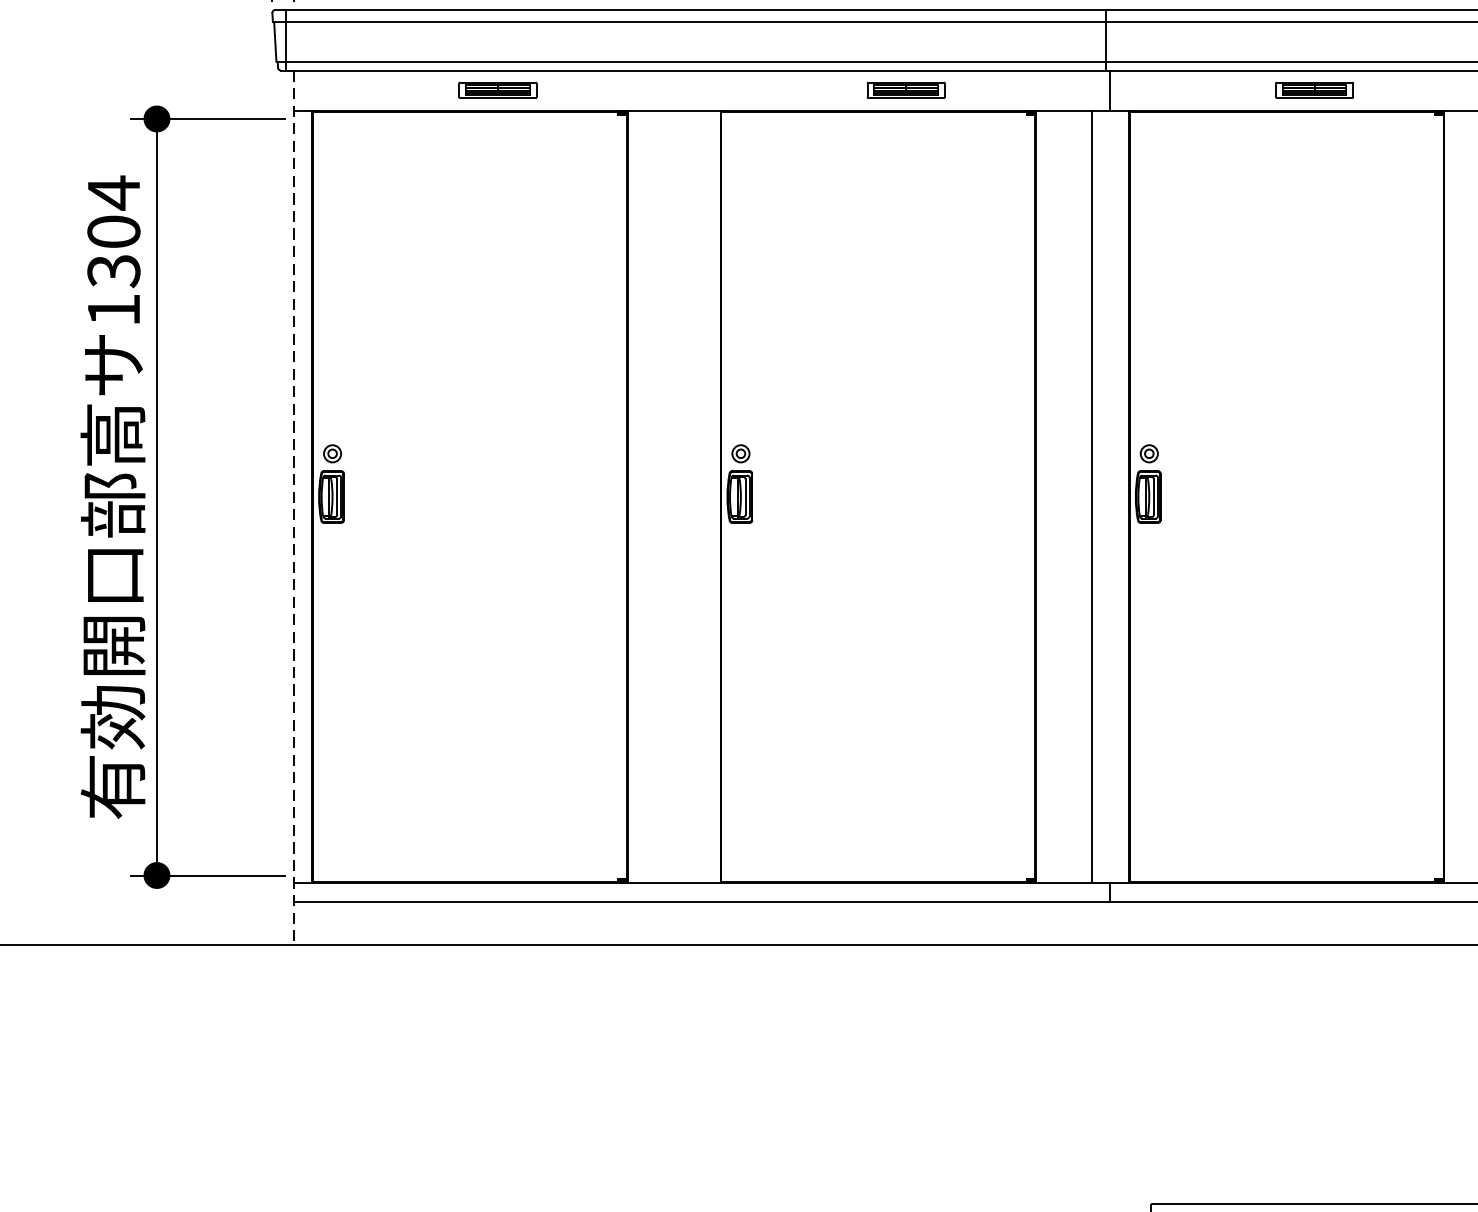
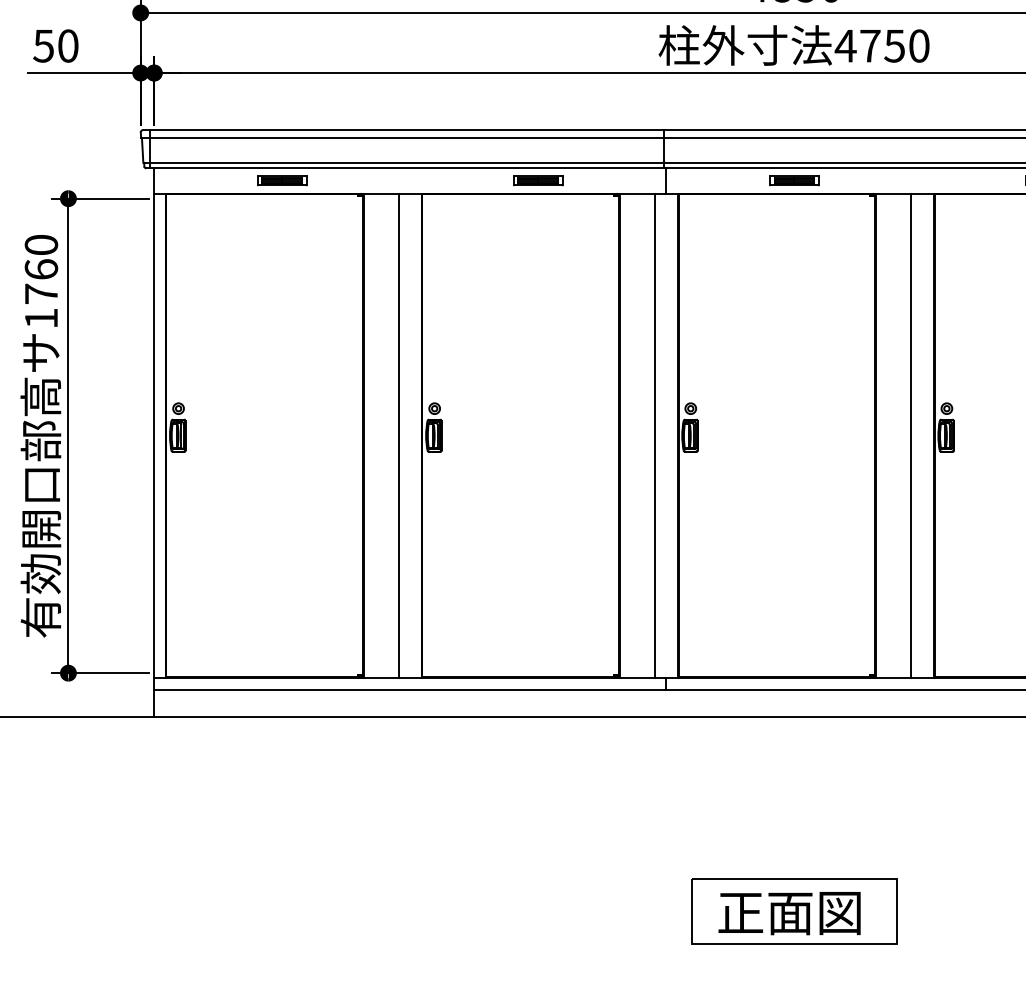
text: (114, 231) -> (41, 269), 1304 -> 1760
line: (683, 496) -> (398, 435), added
line: (294, 509) -> (154, 443), dashed -> solid

